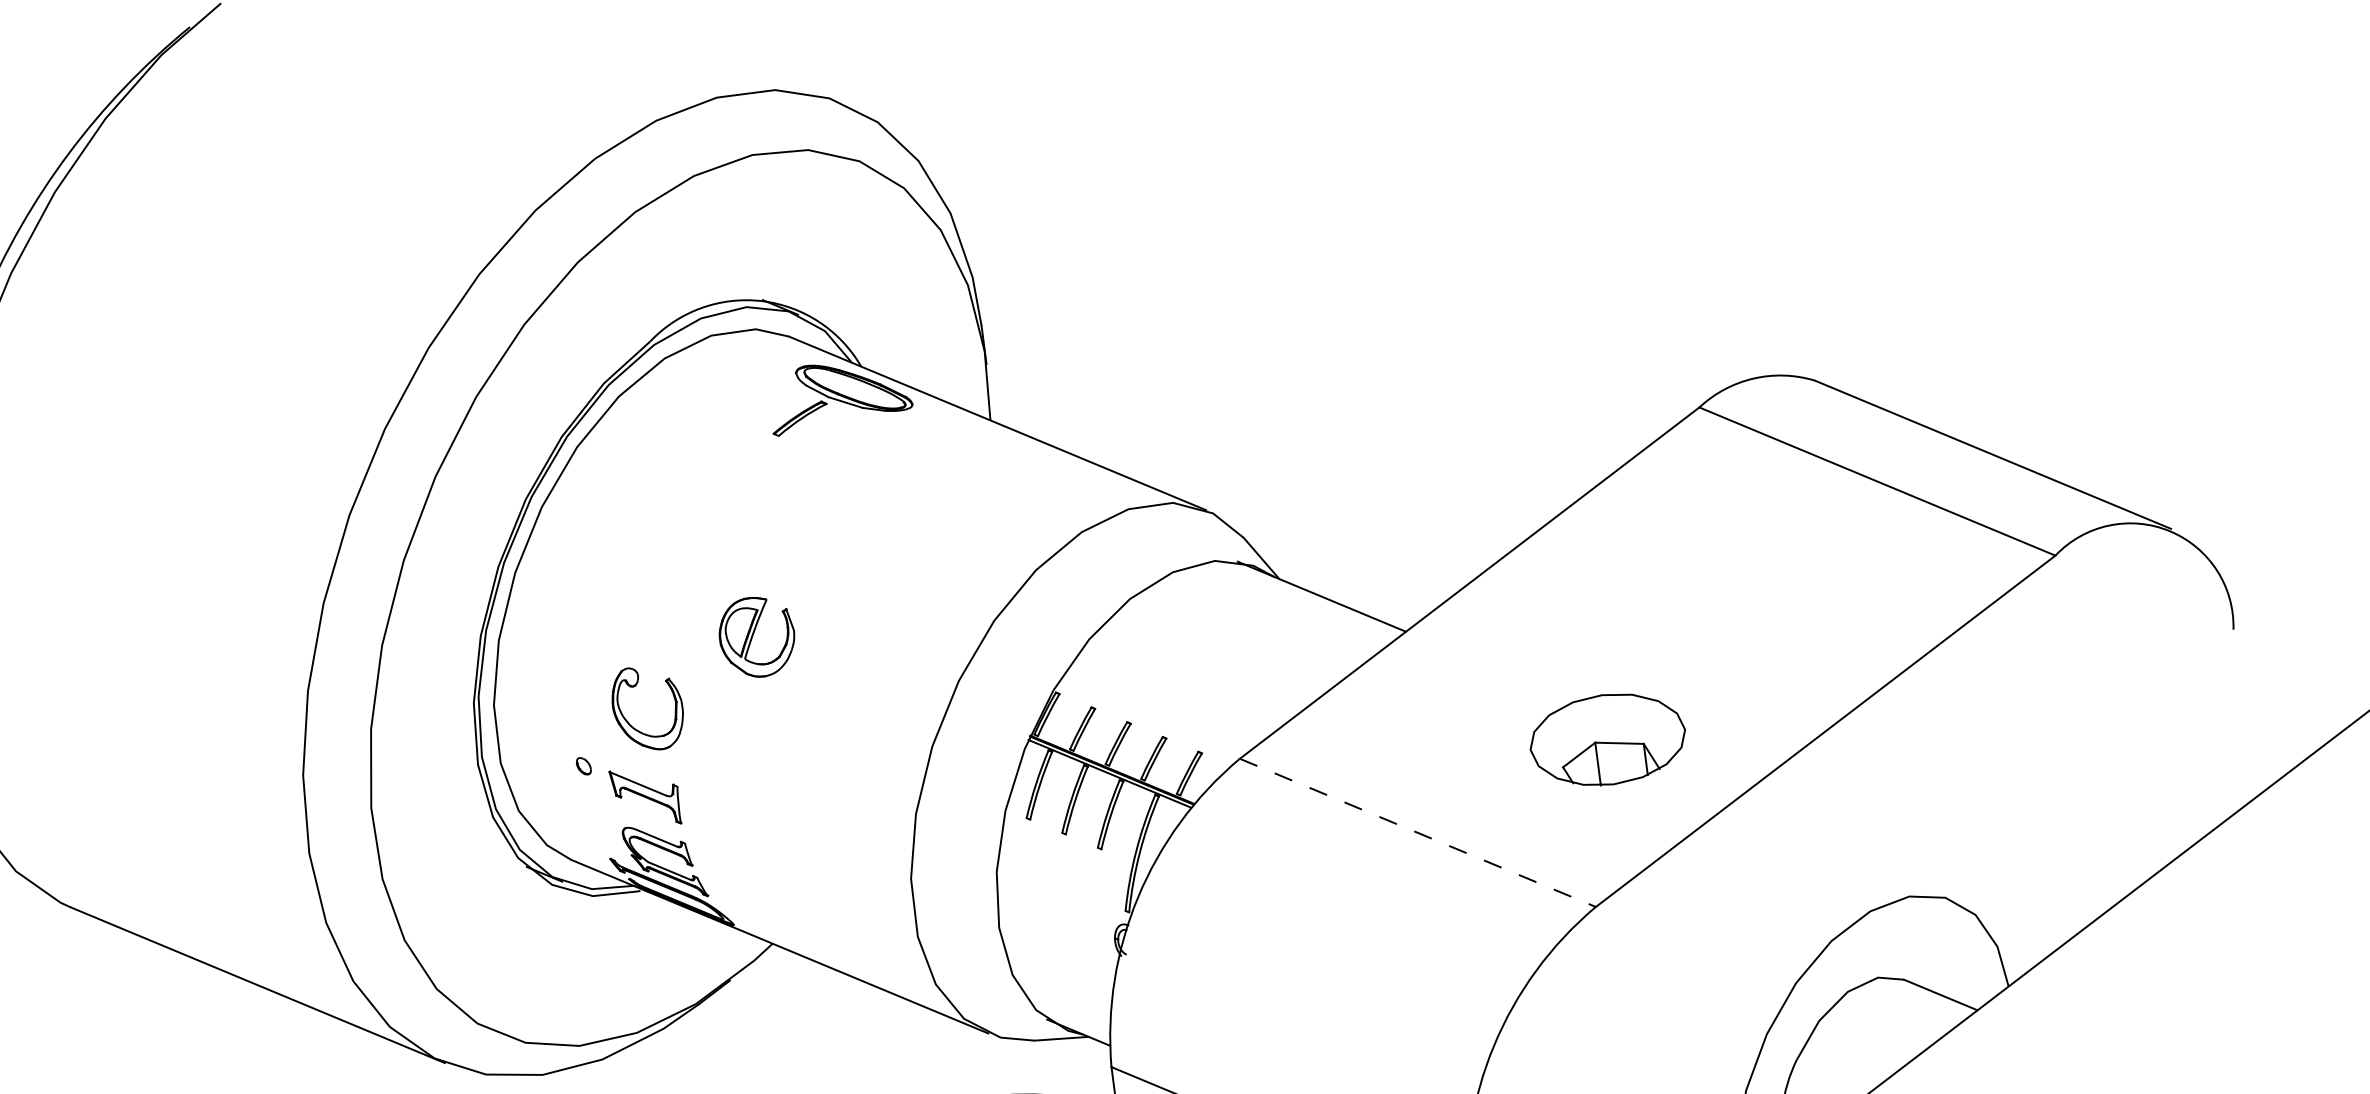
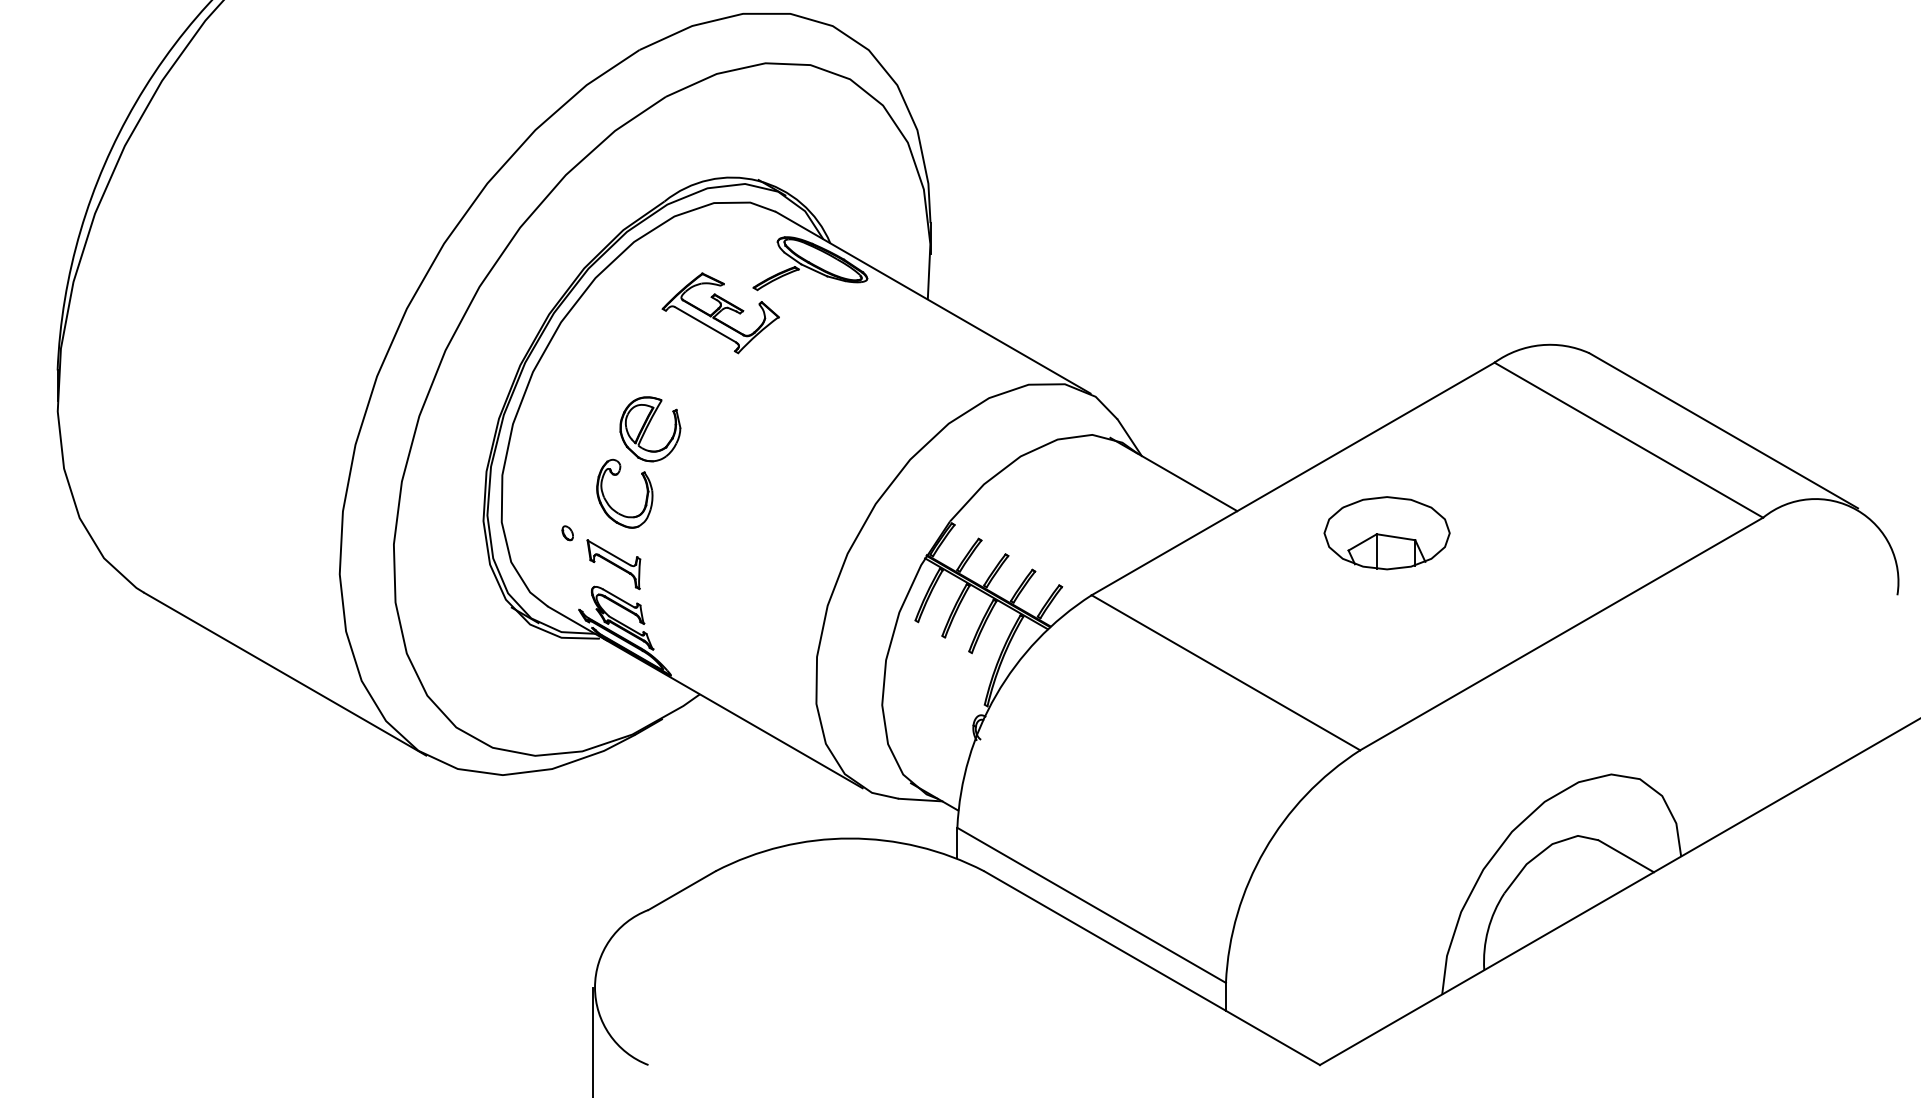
part: (737, 470) -> (720, 313), added
part: (757, 637) -> (650, 429), moved
part: (1607, 740) -> (1386, 533), moved
line: (1418, 833) -> (1226, 673), dashed -> solid

